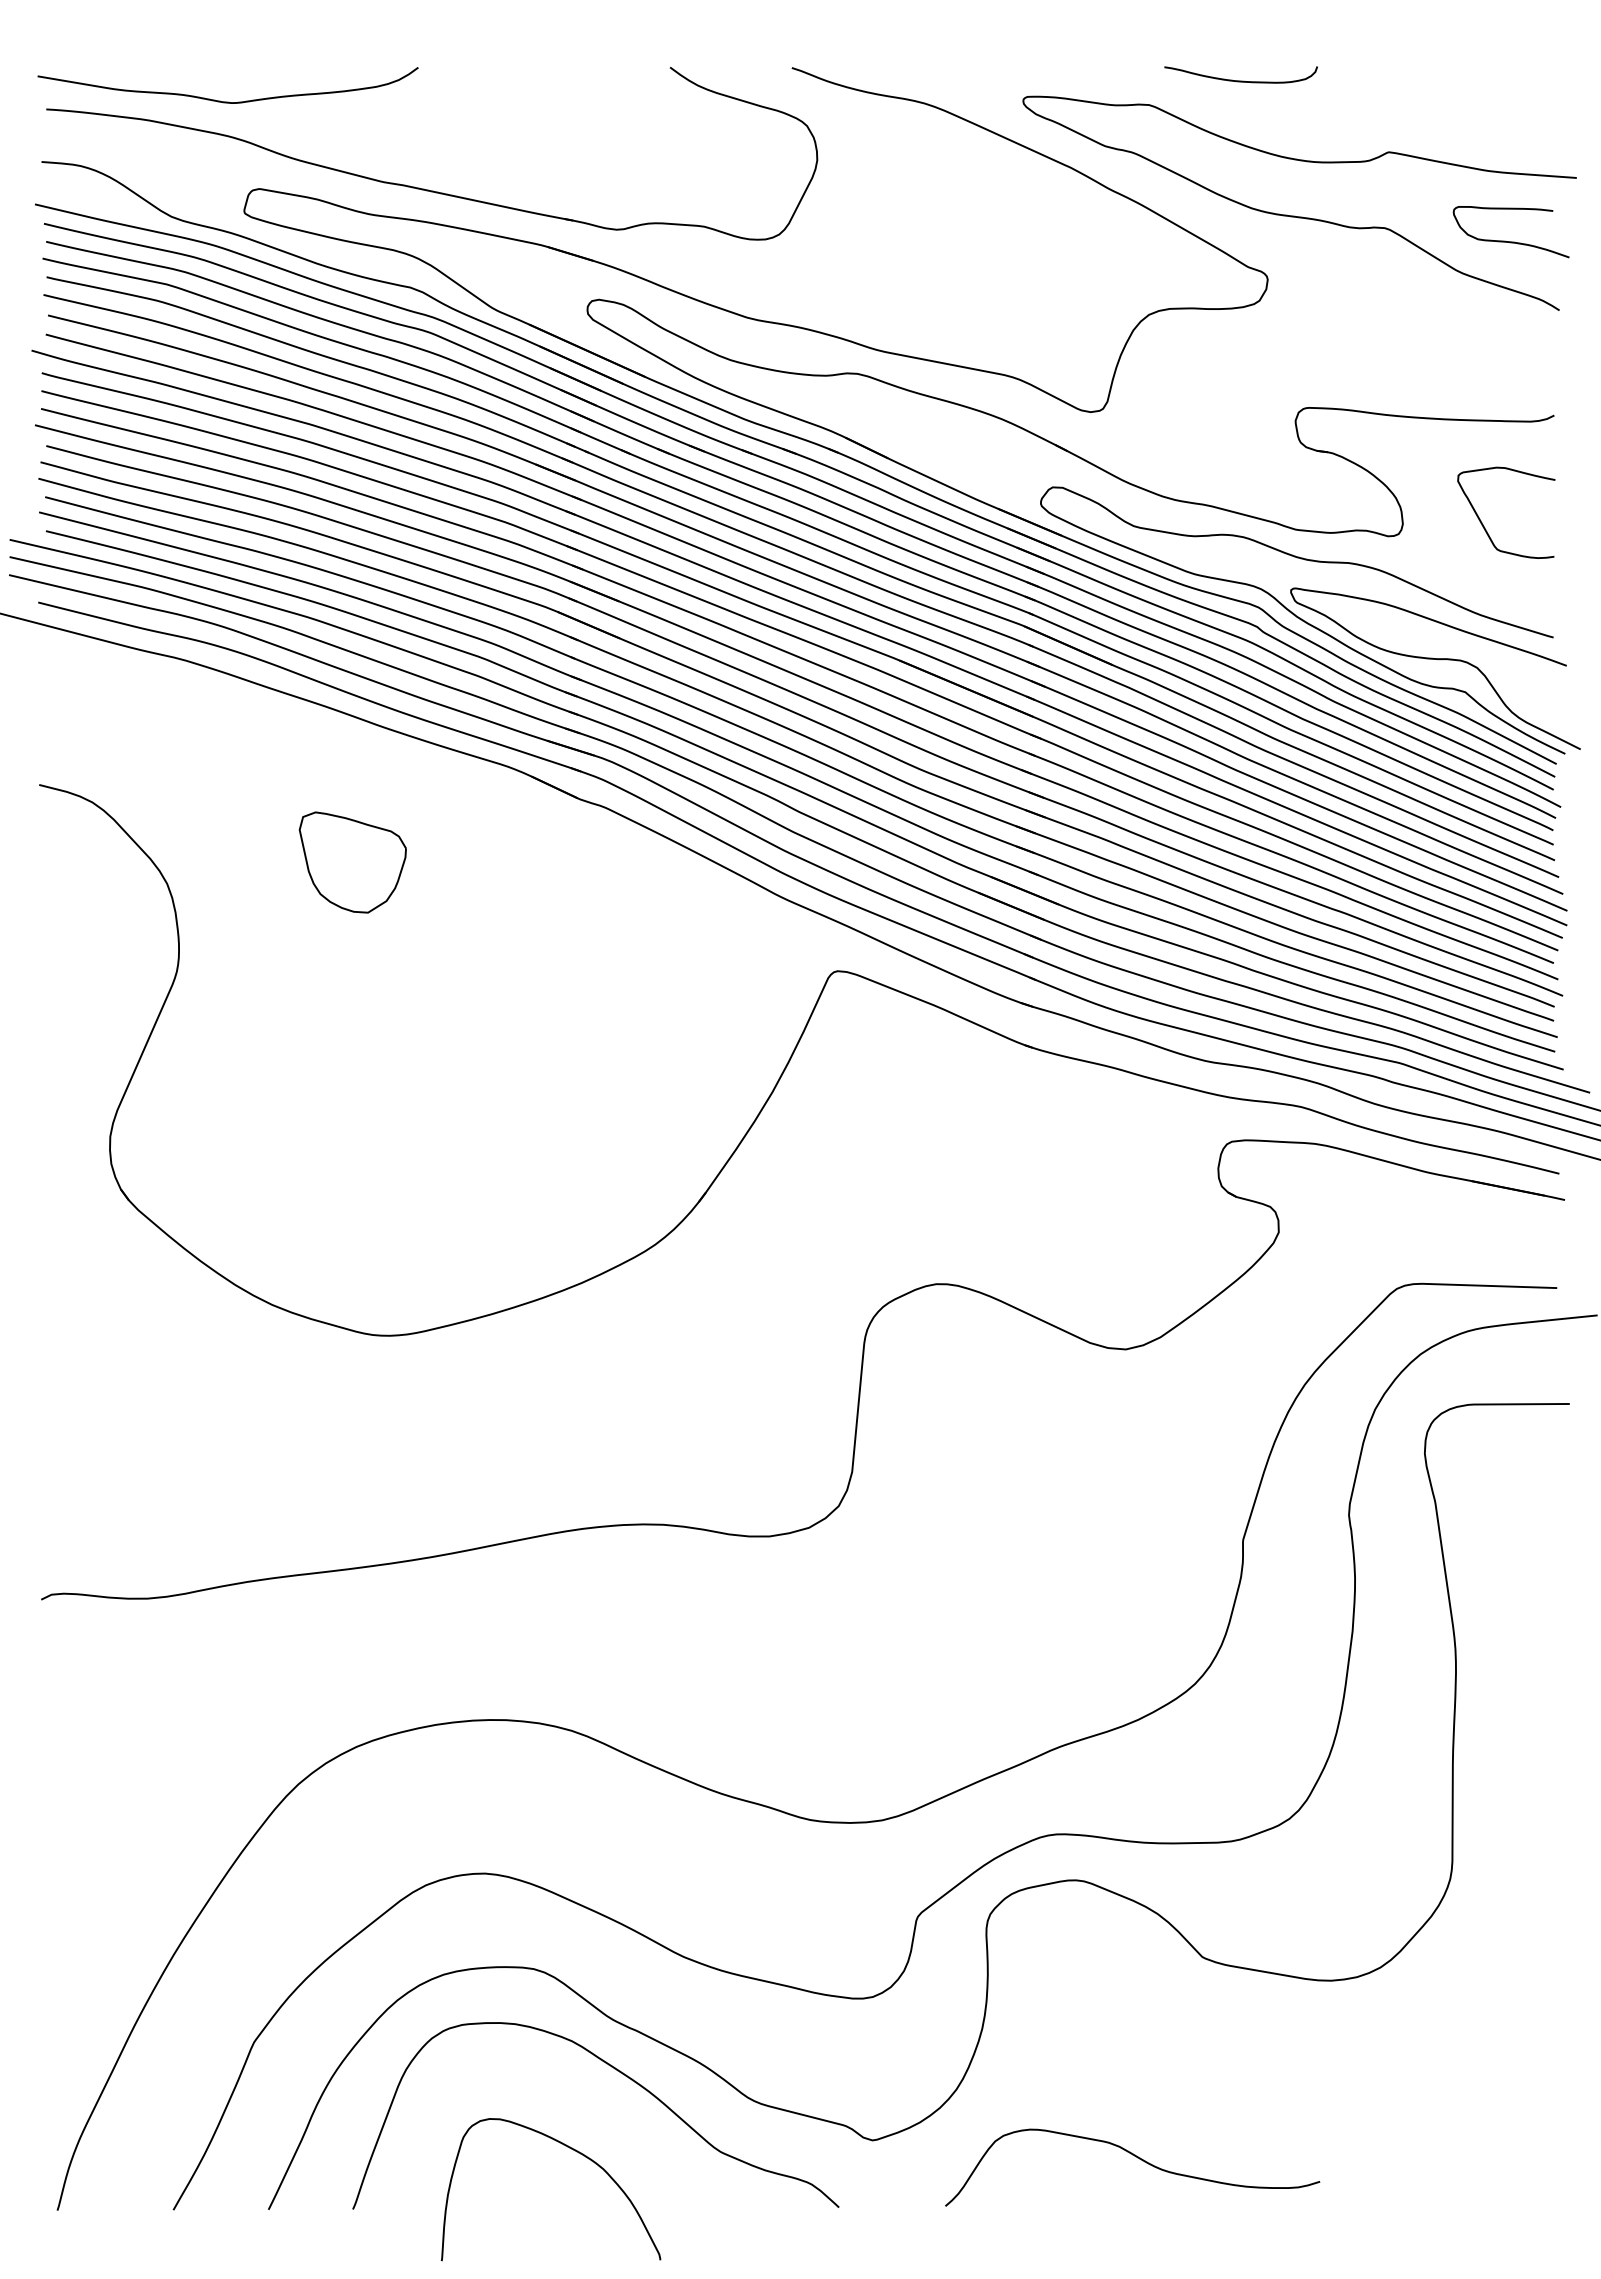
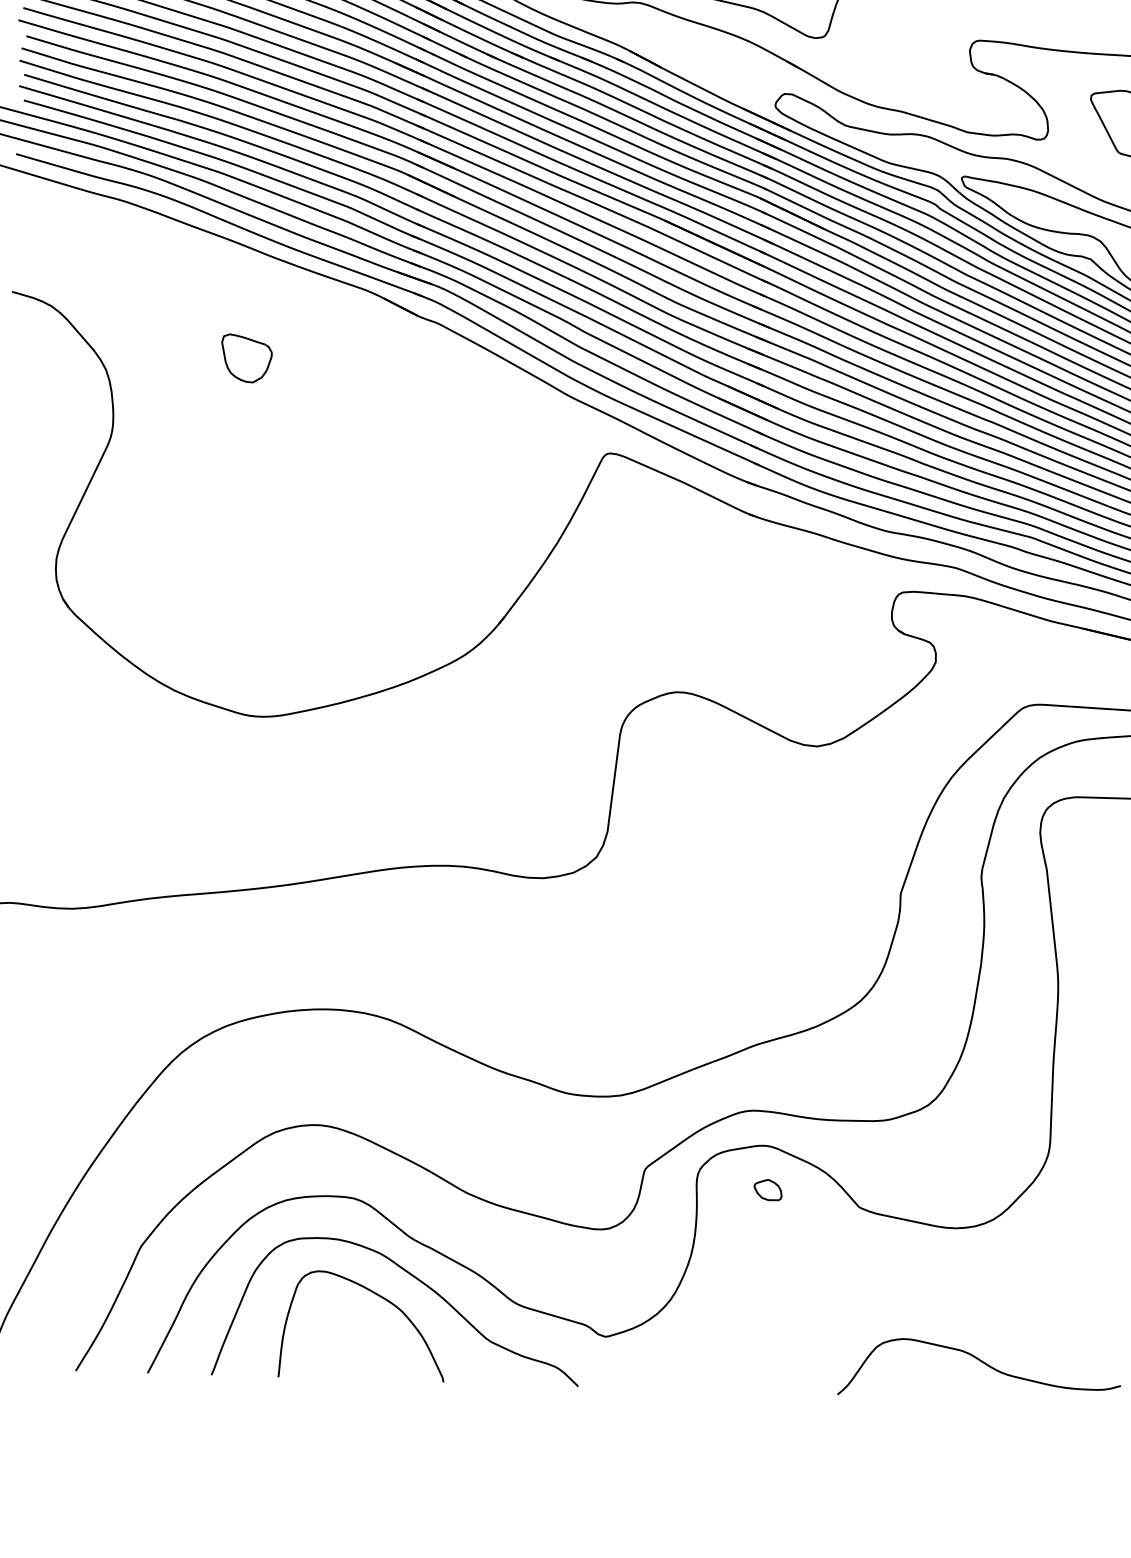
part: (352, 862) -> (246, 358), size x0.62
part: (1081, 1938) -> (768, 1189), added
curve: (571, 2149) -> (379, 1296), moved
curve: (1137, 2158) -> (983, 1363), moved

